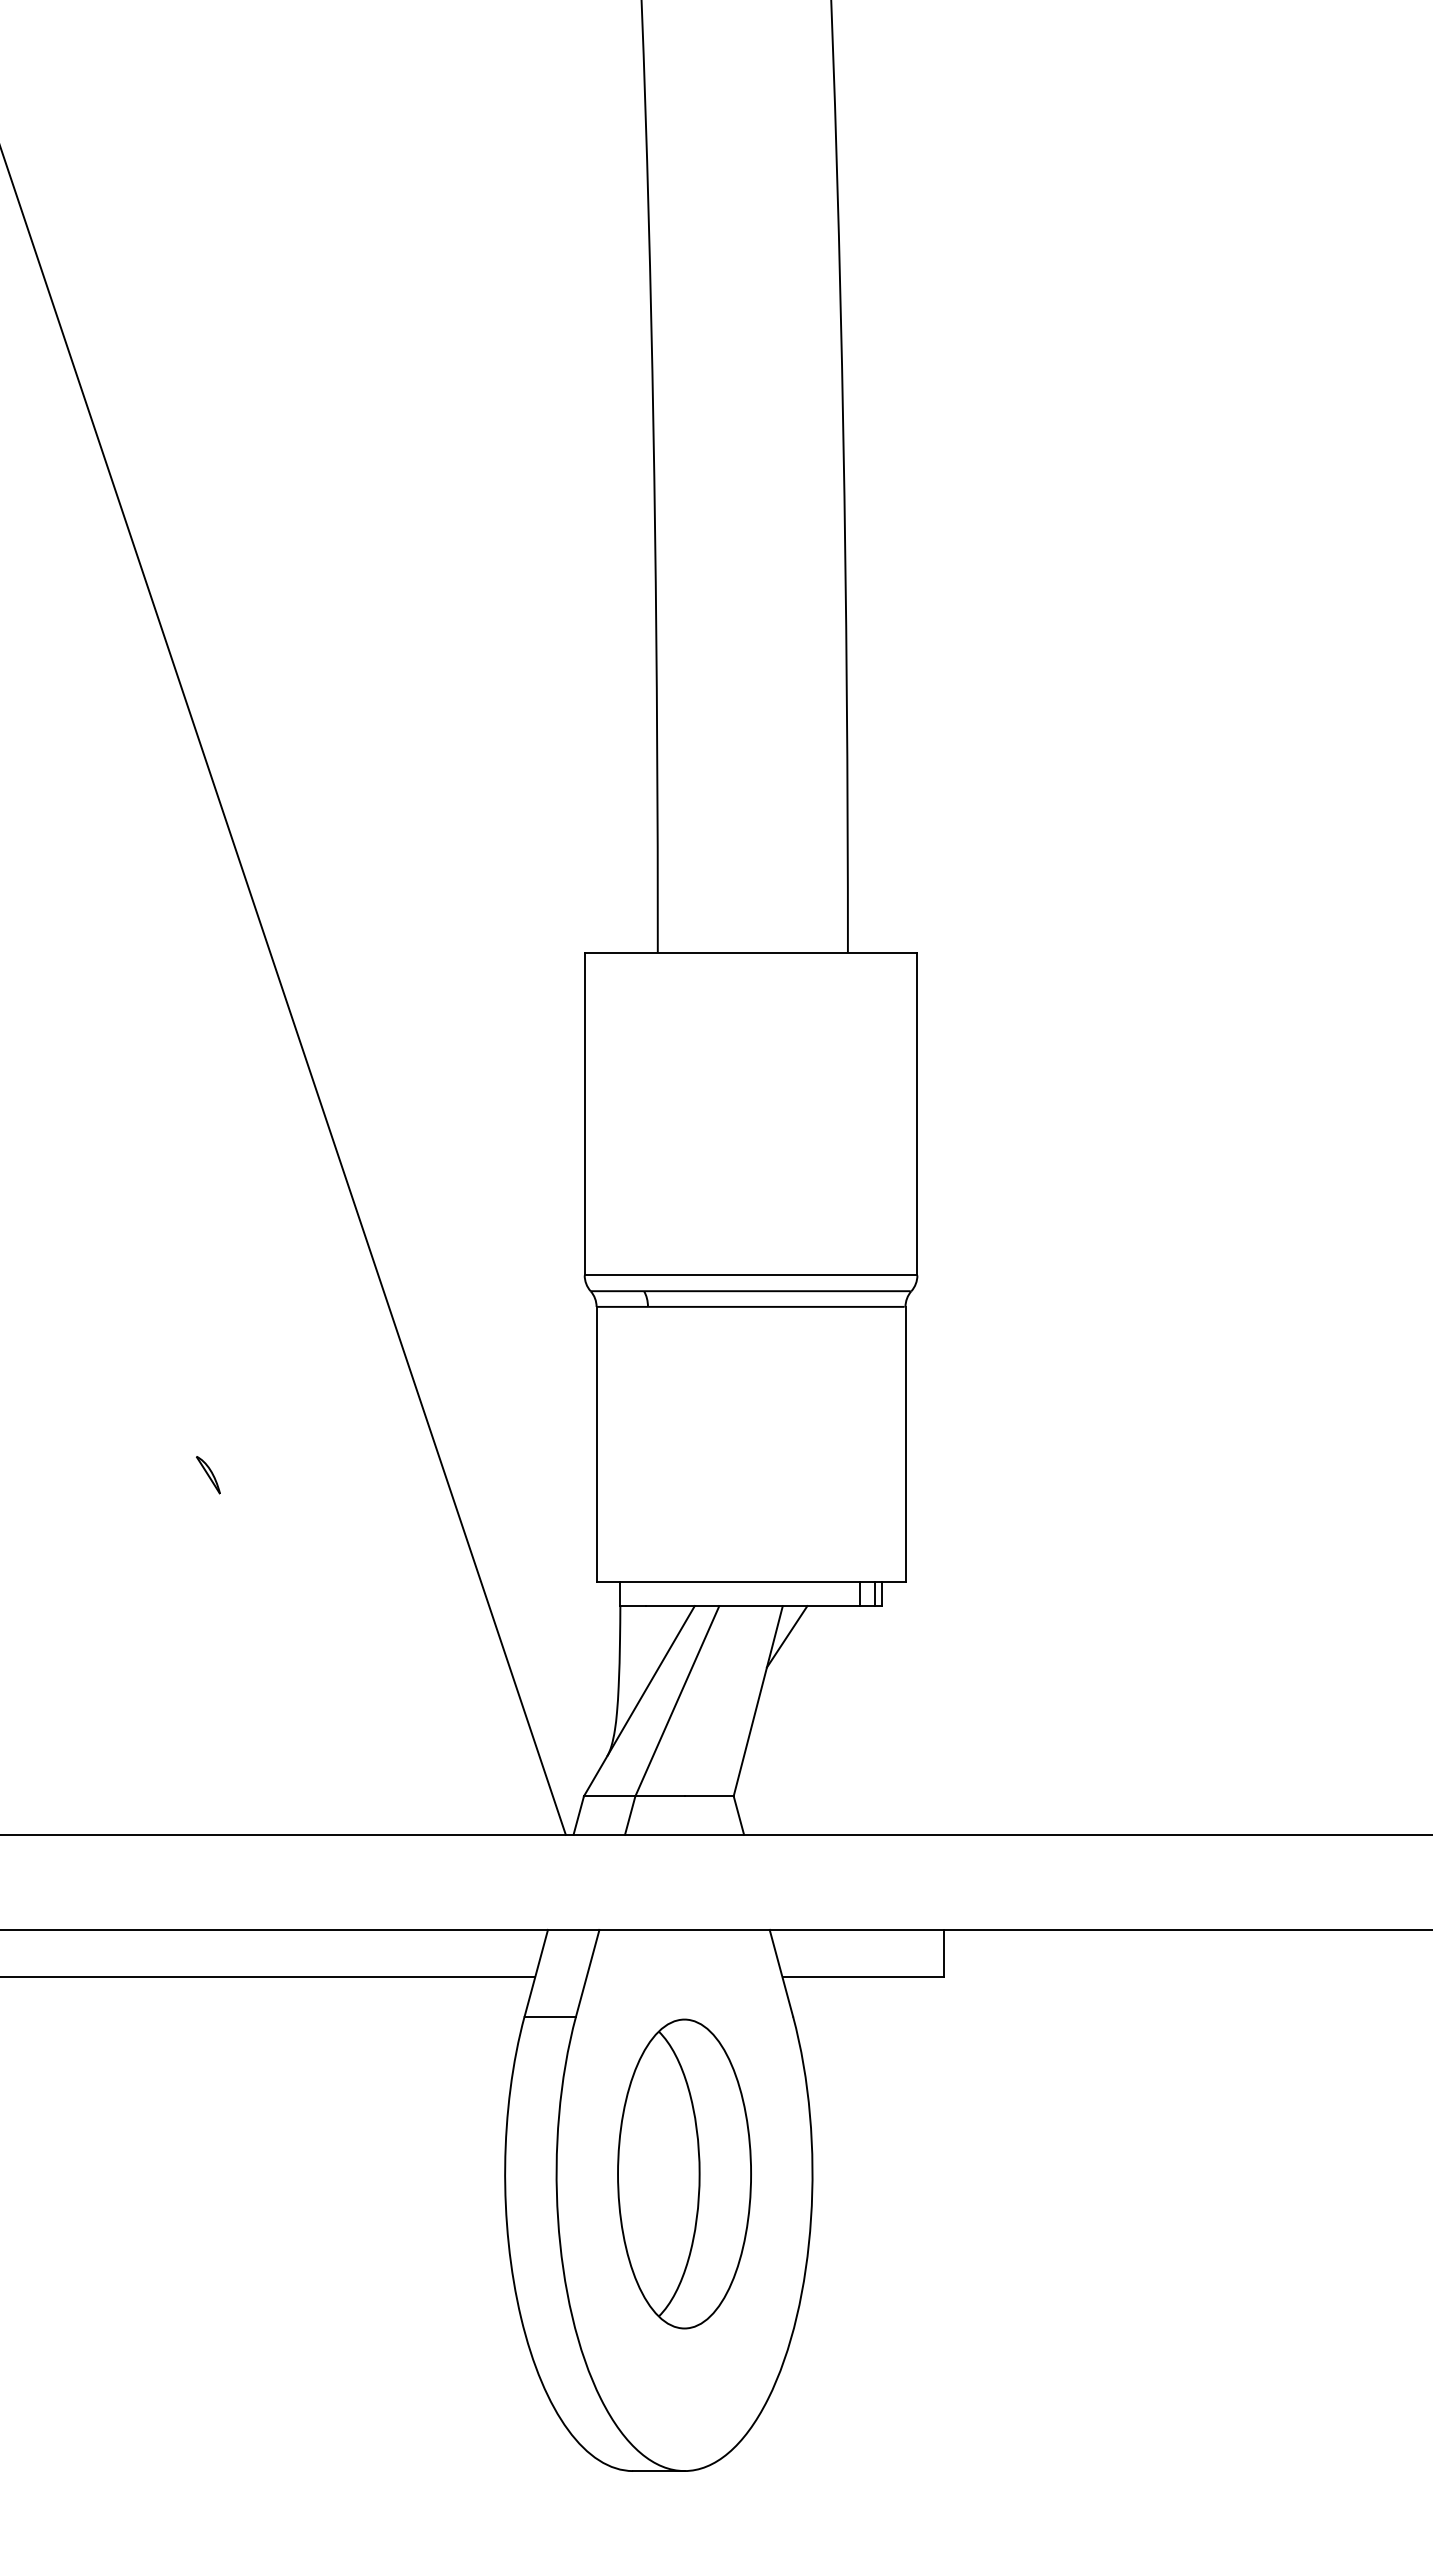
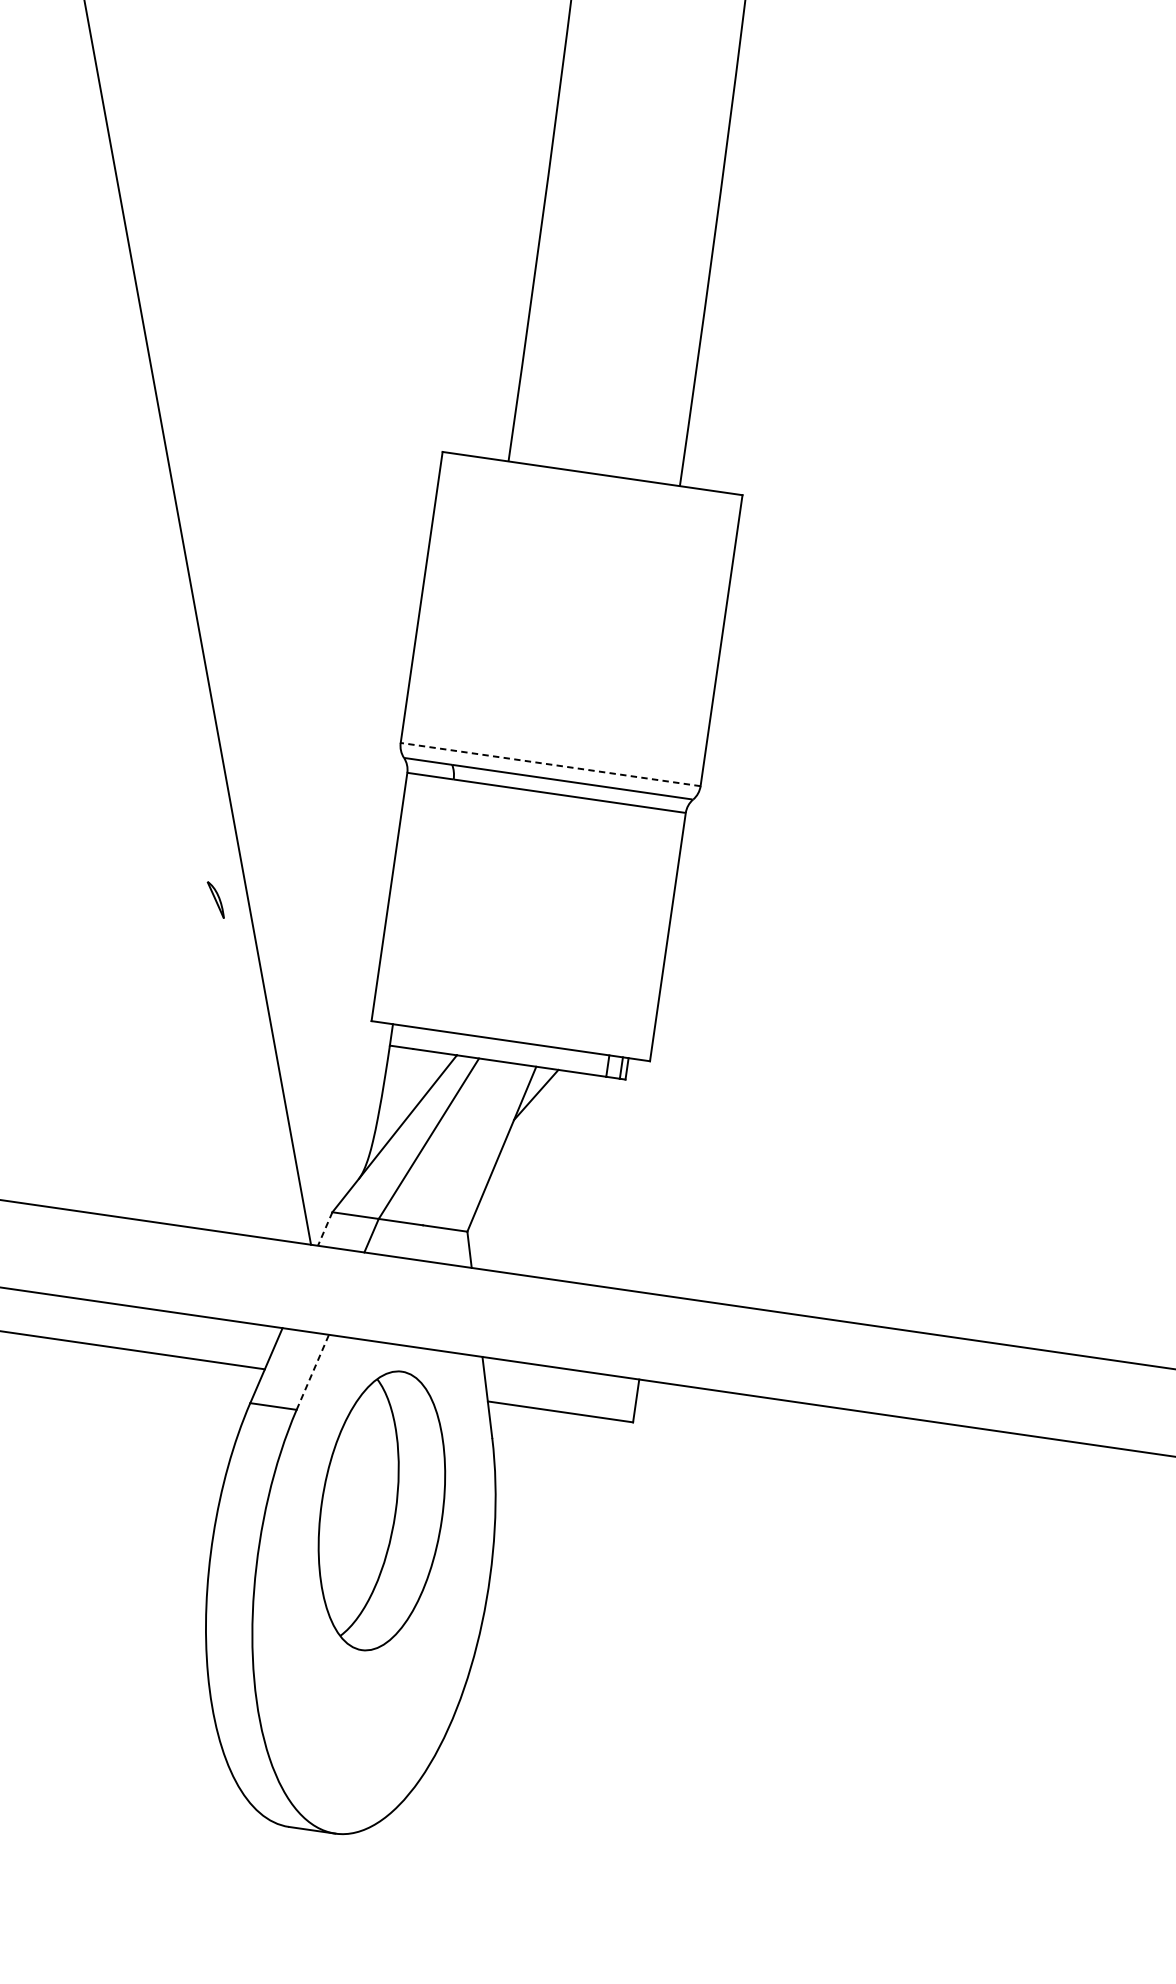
line: (750, 1275) -> (550, 764), solid -> dashed
part: (208, 1475) -> (215, 900), moved
line: (578, 1816) -> (324, 1229), solid -> dashed
line: (587, 1973) -> (312, 1372), solid -> dashed
part: (684, 2173) -> (381, 1510), moved

